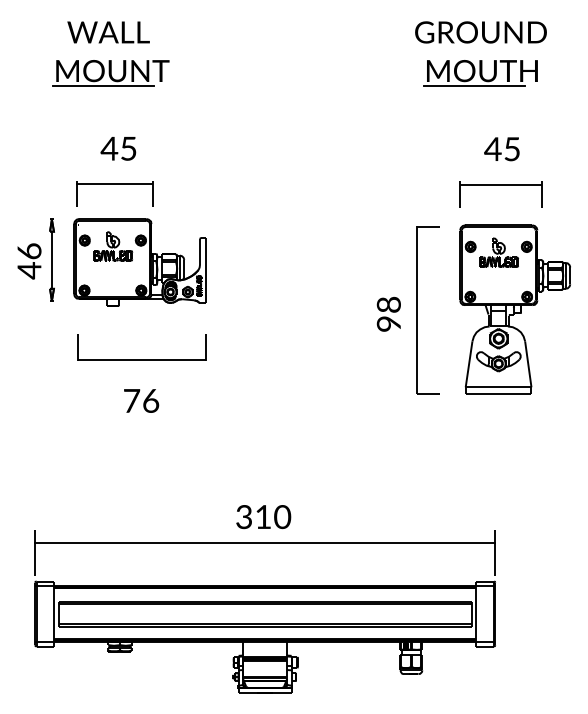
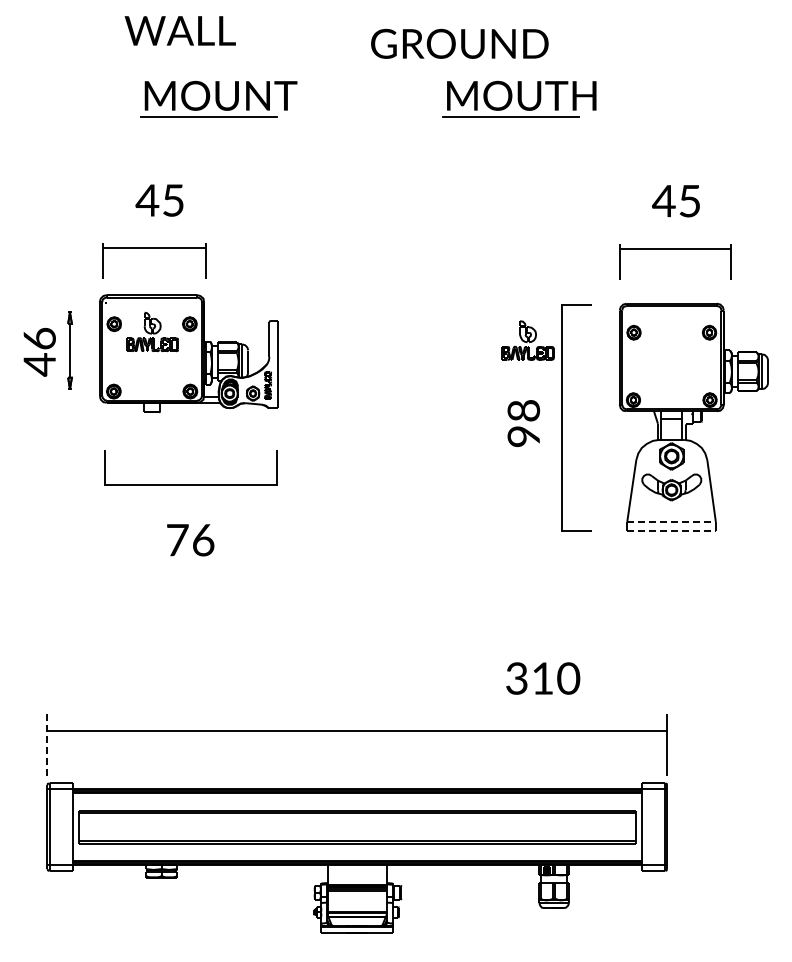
text: (108, 32) -> (179, 30), moved
text: (480, 32) -> (459, 43), moved
part: (110, 72) -> (218, 98), moved
part: (480, 72) -> (519, 98), moved
part: (498, 252) -> (527, 340), moved
part: (51, 260) -> (69, 350), size x0.7
line: (499, 387) -> (672, 521), solid -> dashed
line: (499, 393) -> (672, 530), solid -> dashed
text: (263, 517) -> (543, 678), moved
line: (35, 553) -> (47, 745), solid -> dashed

